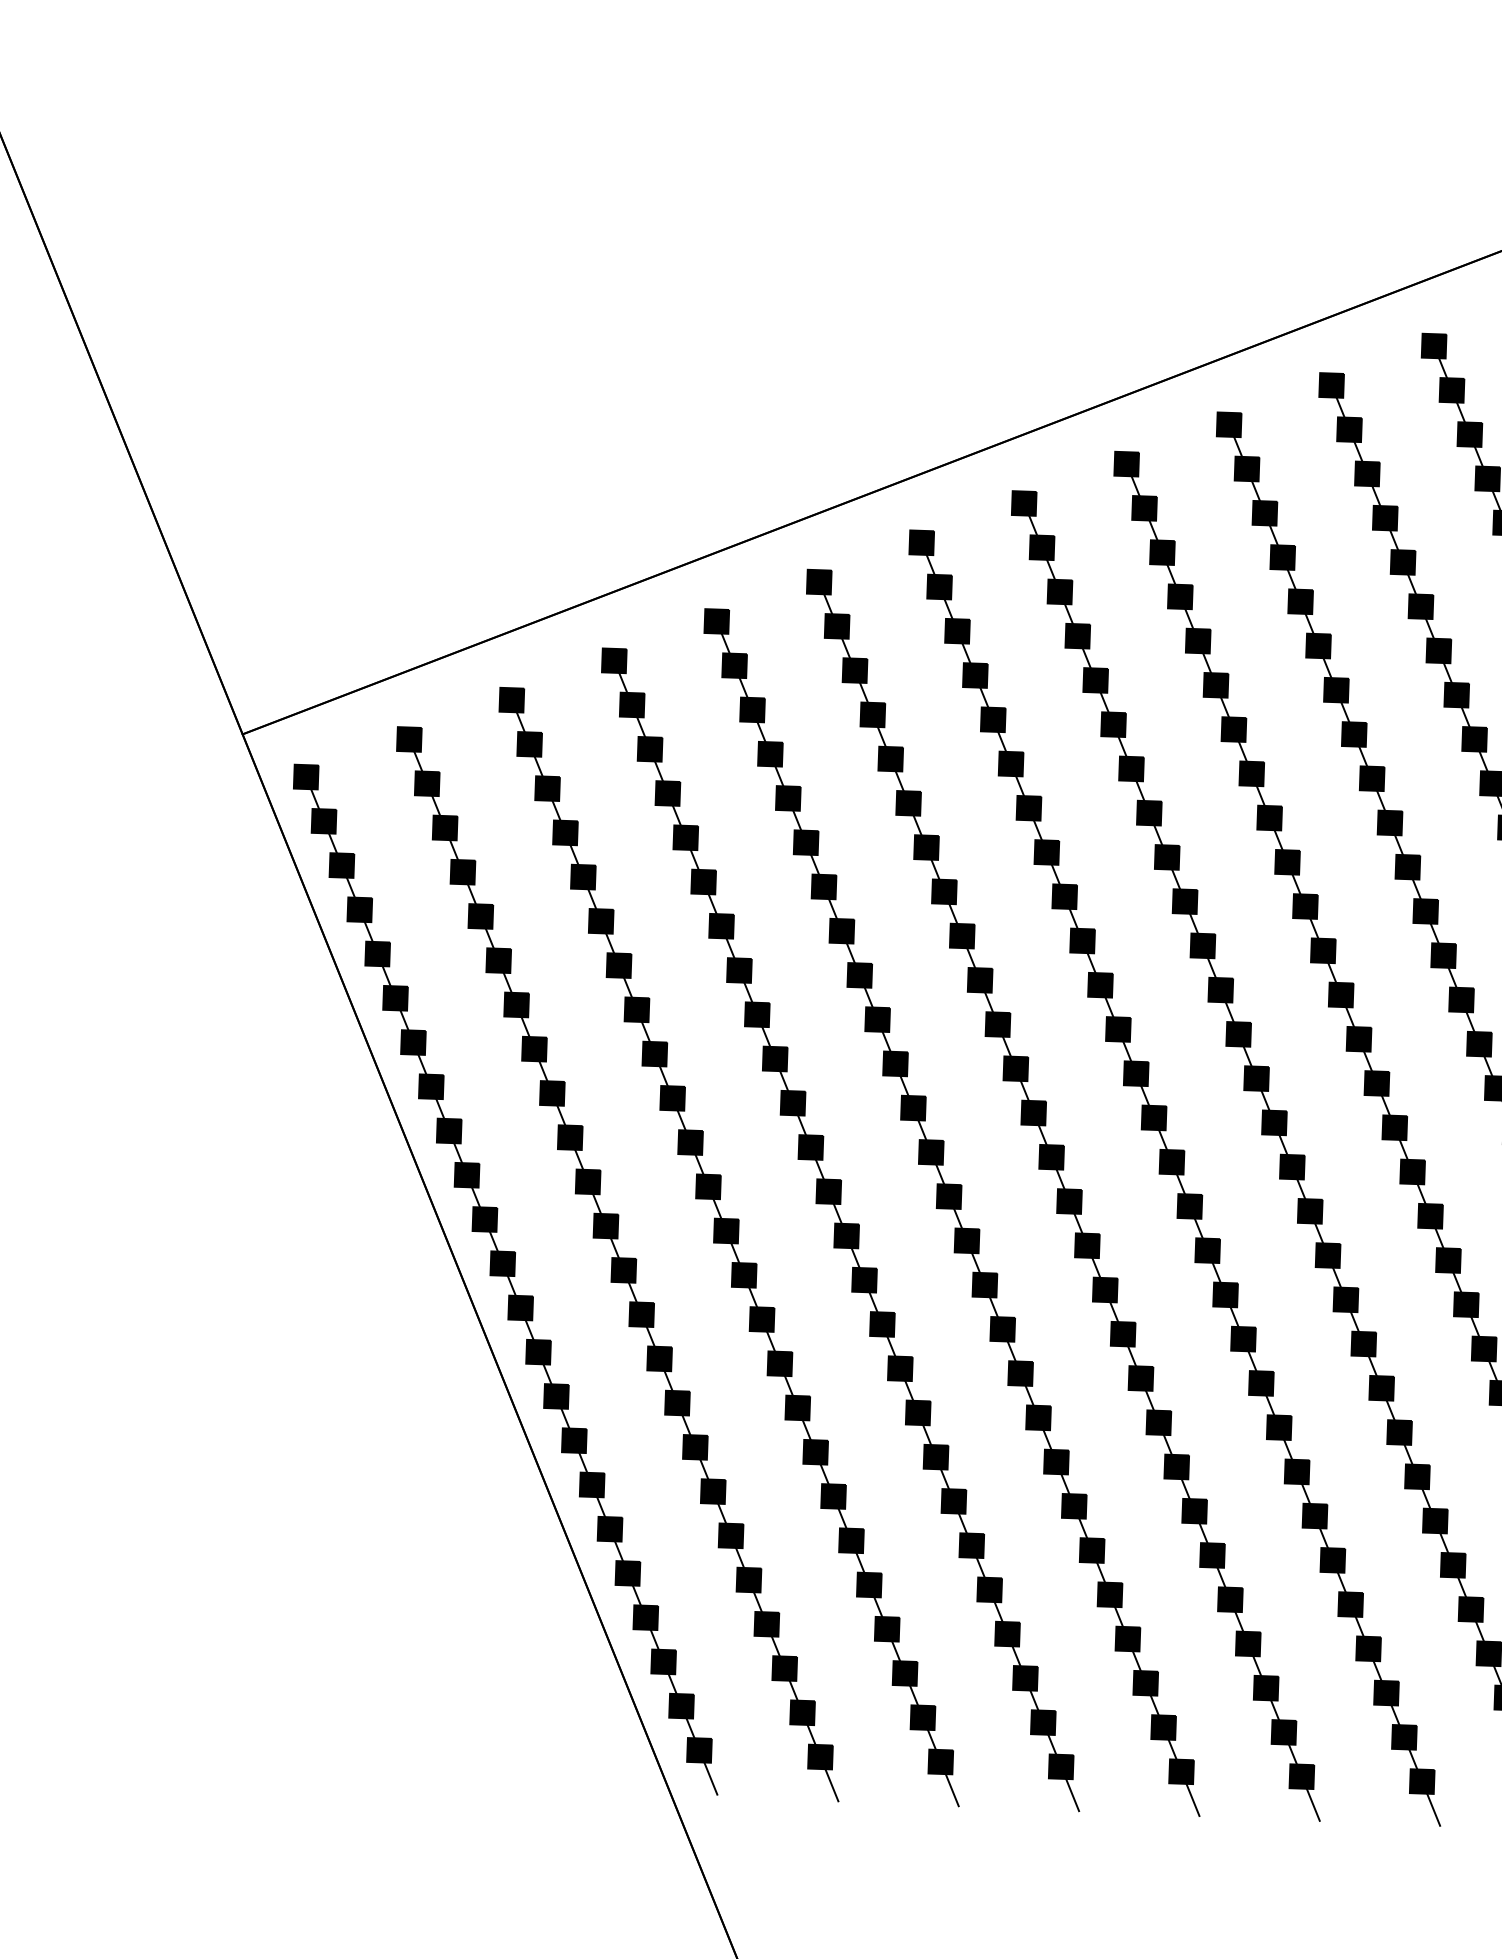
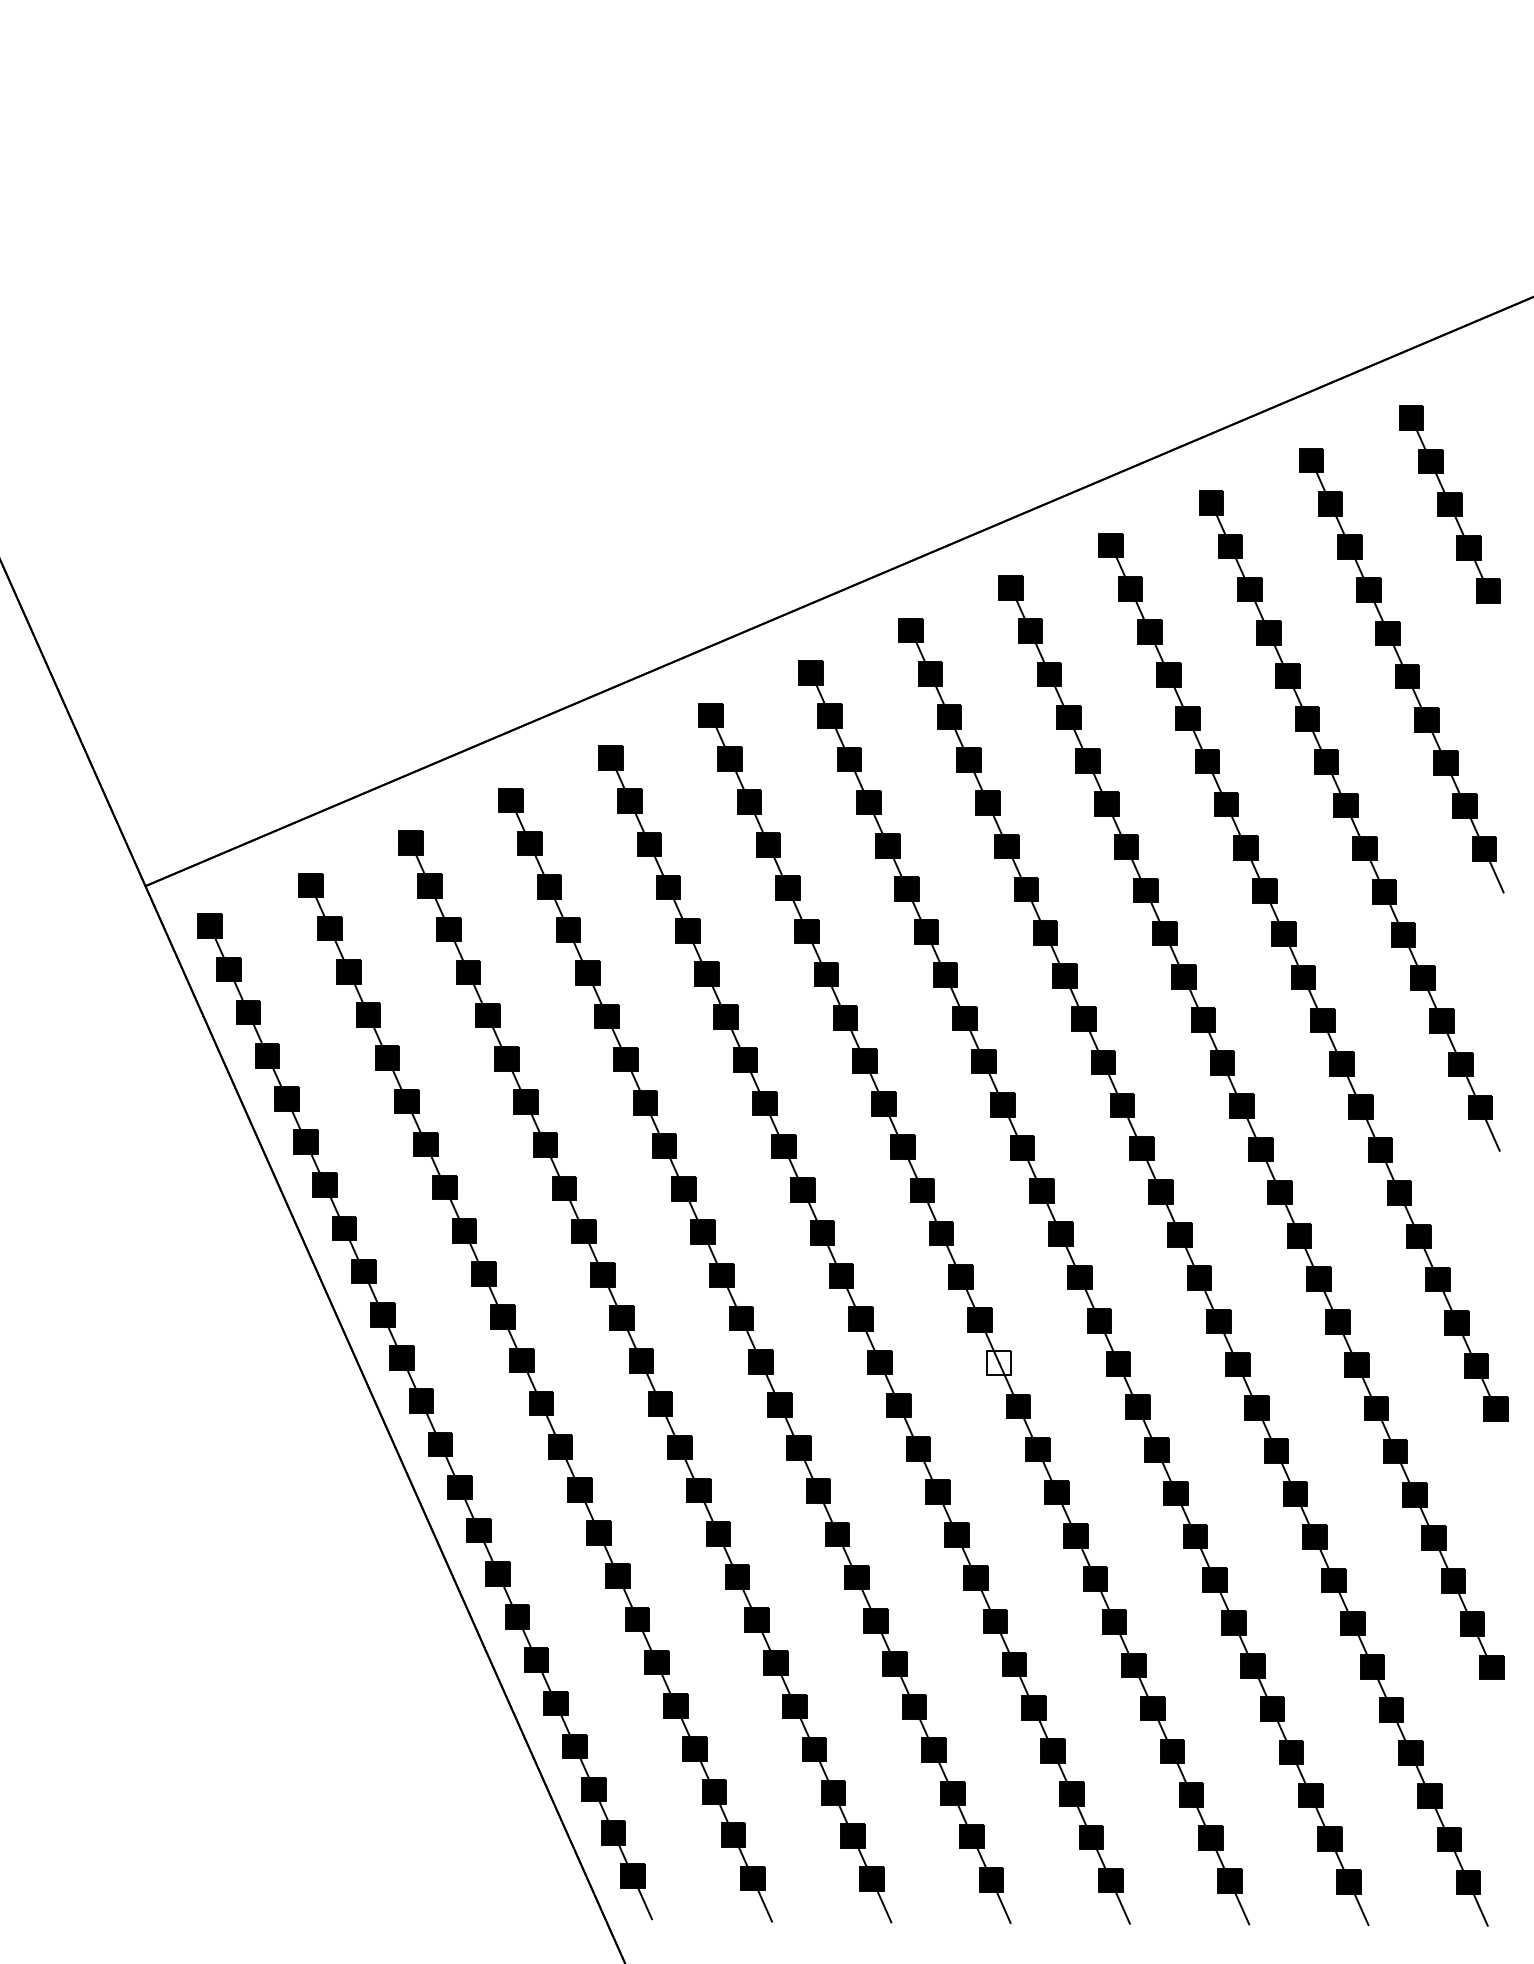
fill: (1087, 1245) -> (999, 1362), removed

